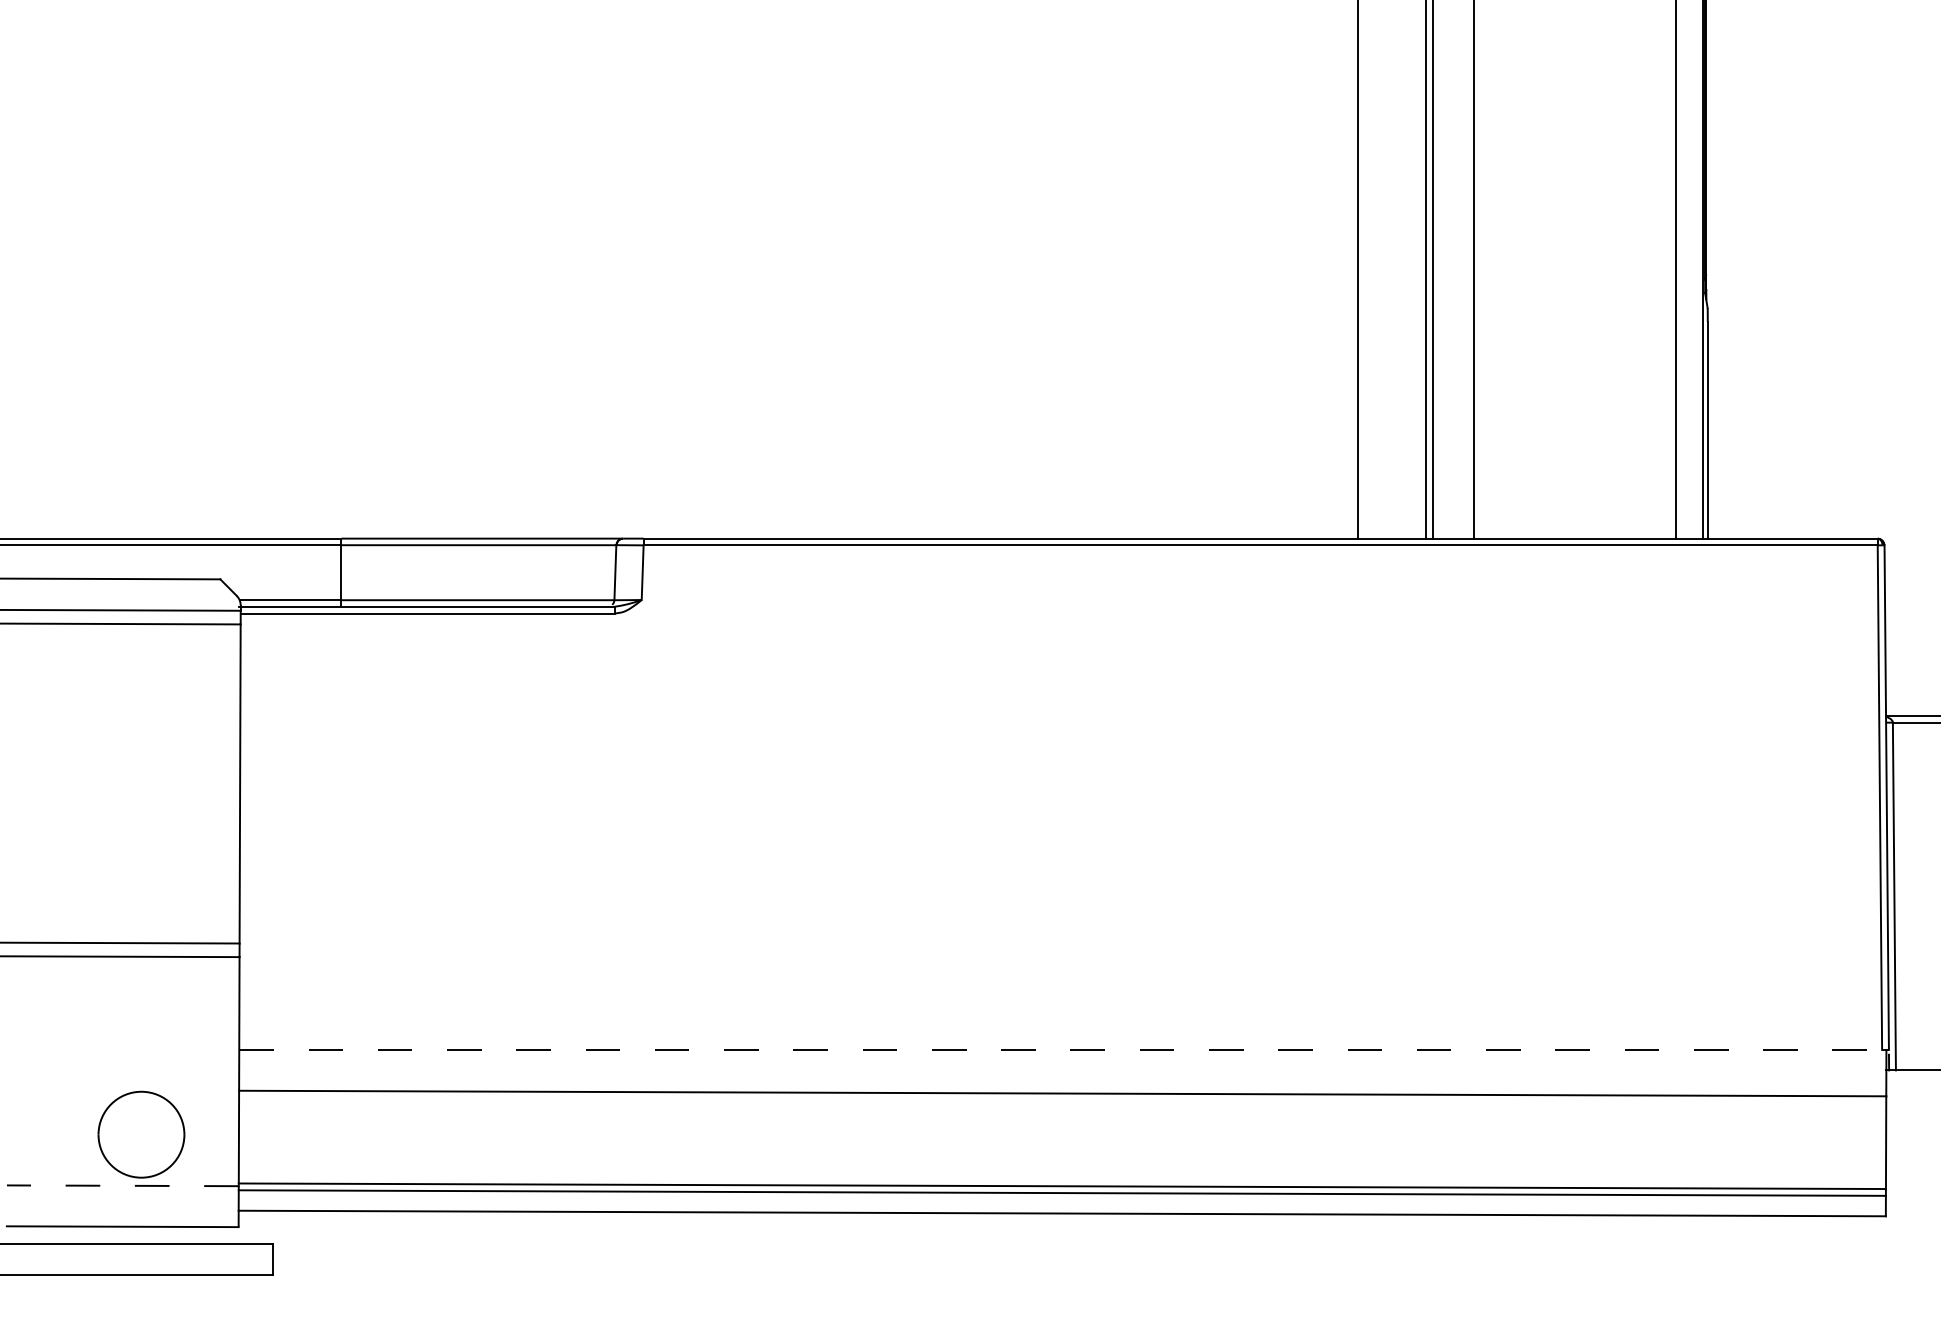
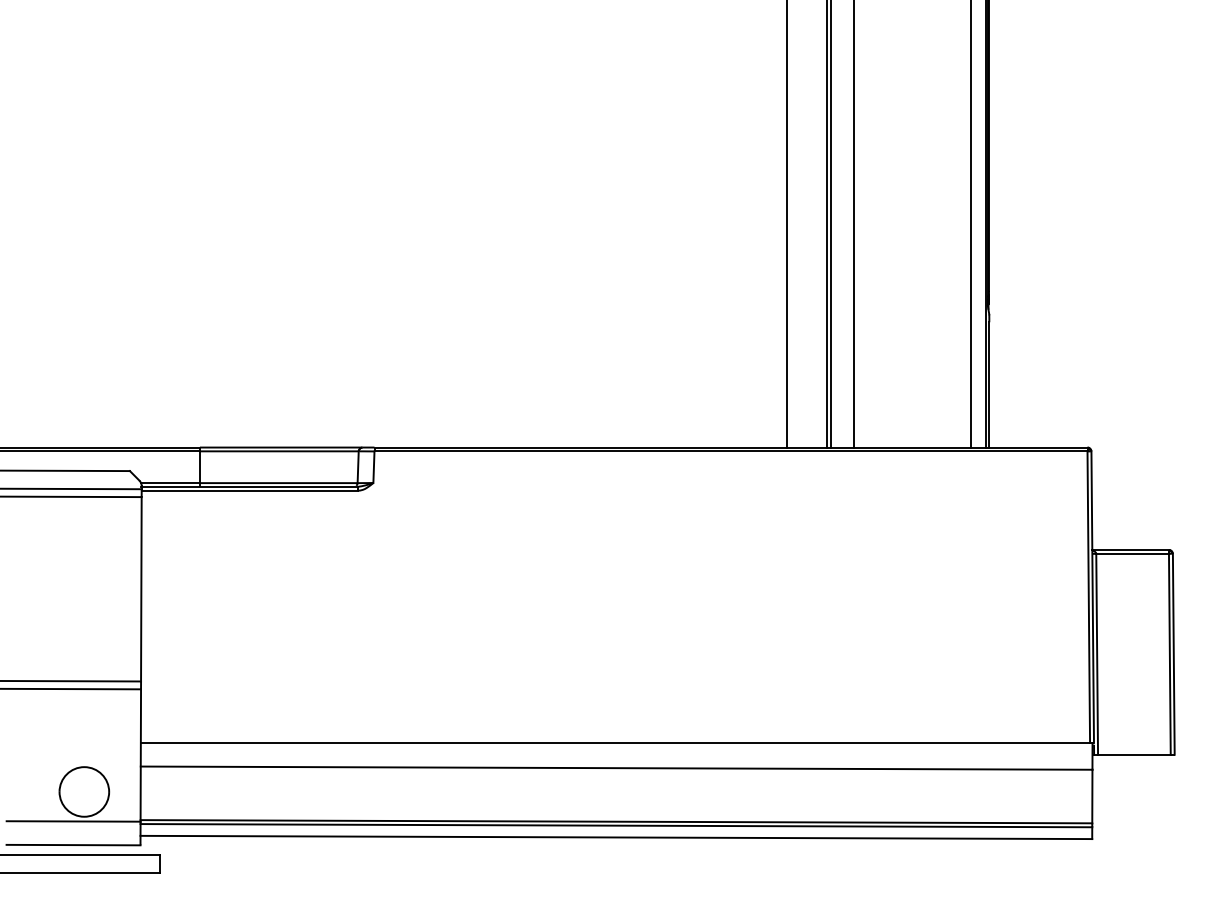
line: (1060, 1049) -> (615, 742), dashed -> solid
line: (122, 1185) -> (73, 821), dashed -> solid

